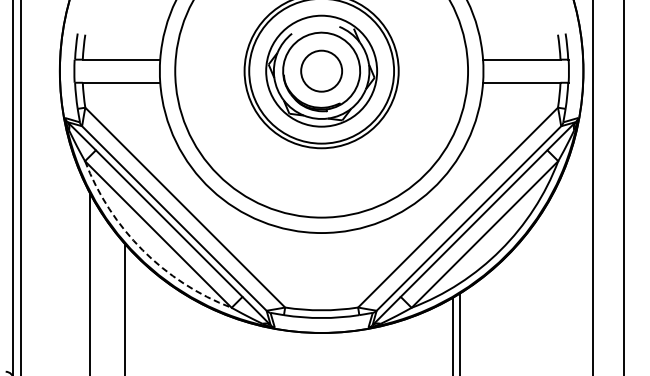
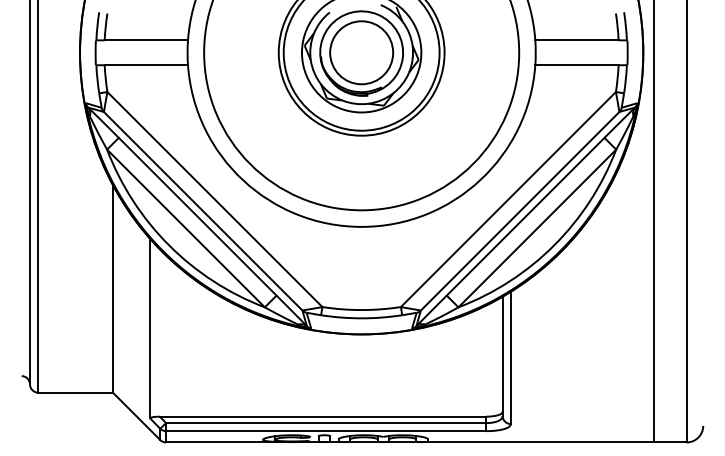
circle: (321, 70) -> (361, 52), size x1.43
arc: (143, 250) -> (169, 245), dashed -> solid

